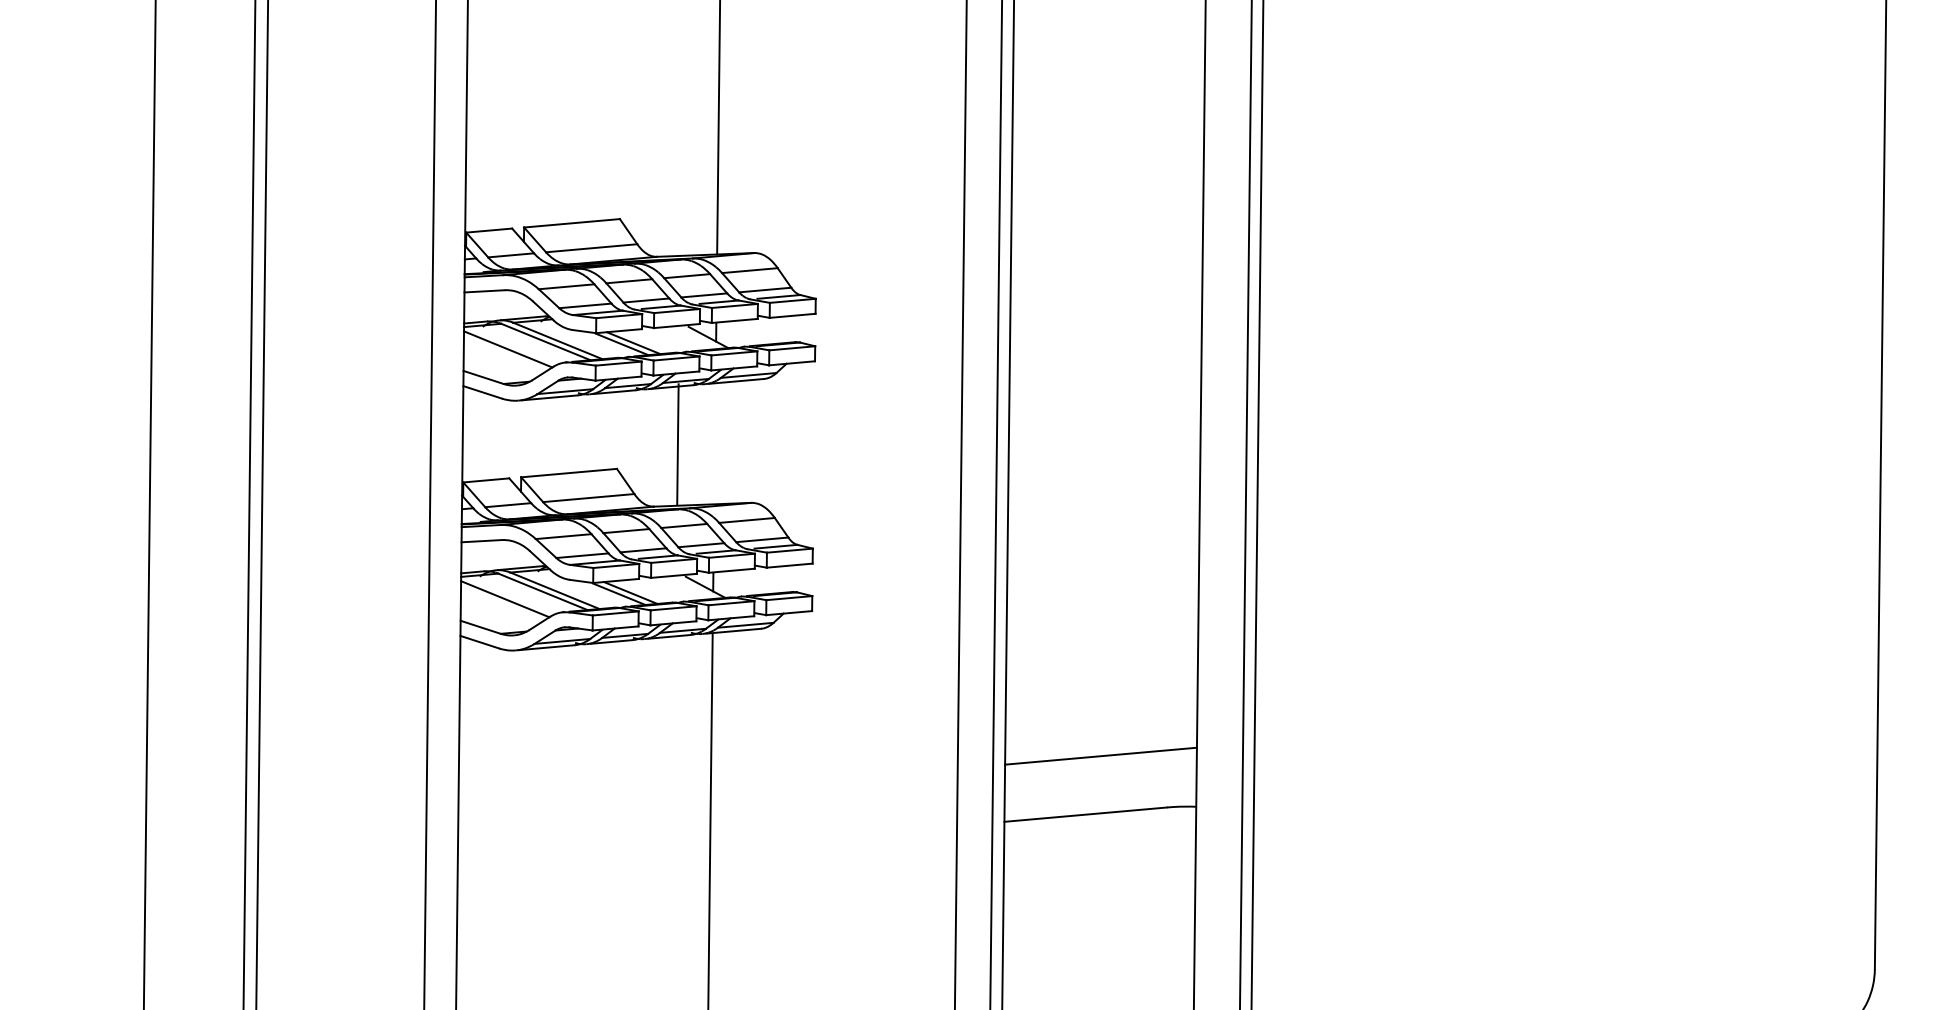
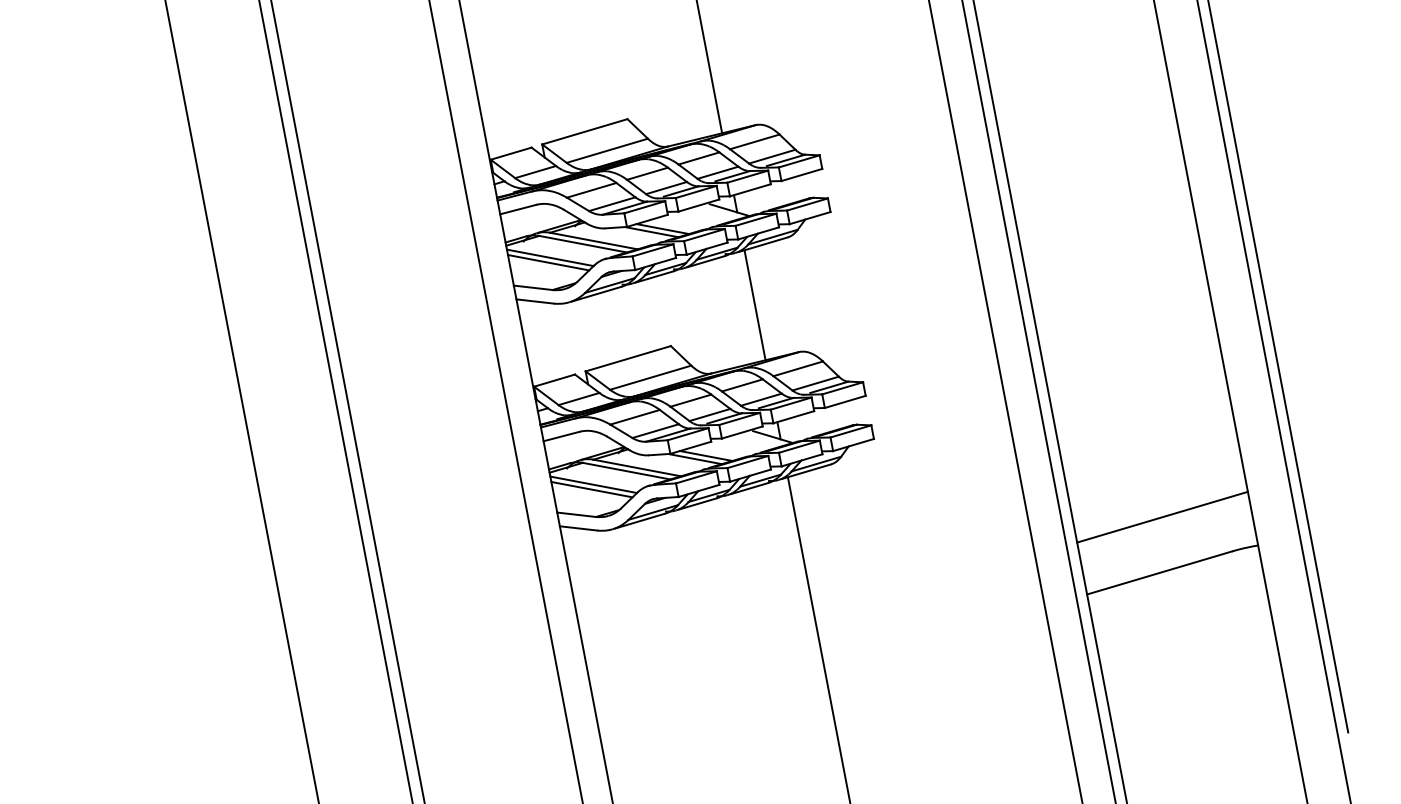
line: (504, 354) -> (547, 263), added
line: (677, 444) -> (754, 305), moved
line: (502, 603) -> (591, 489), added

